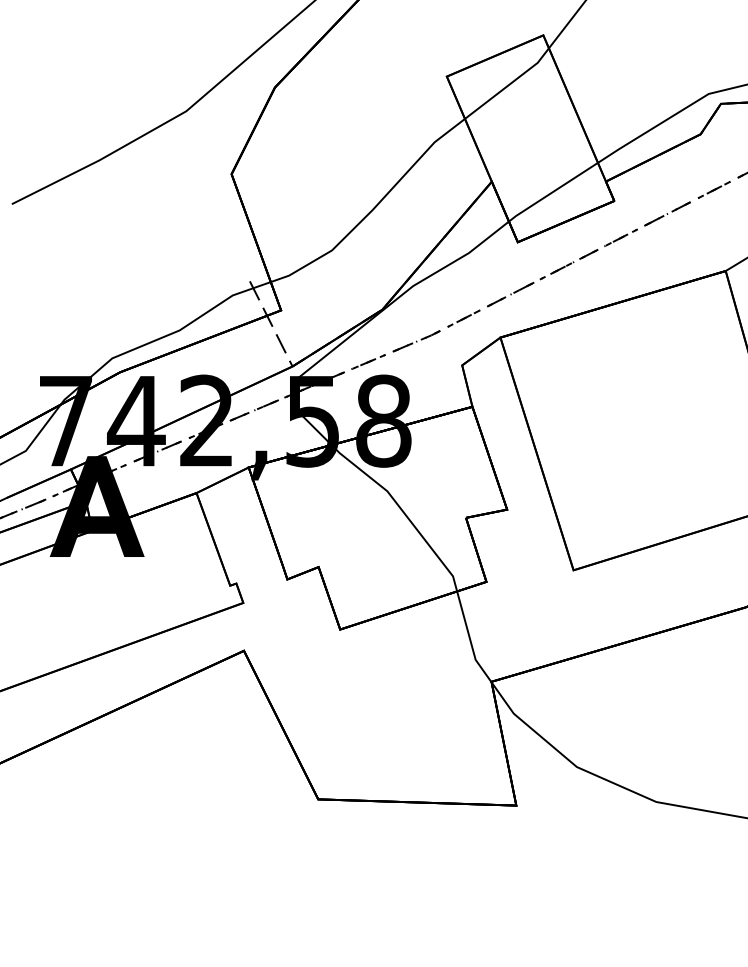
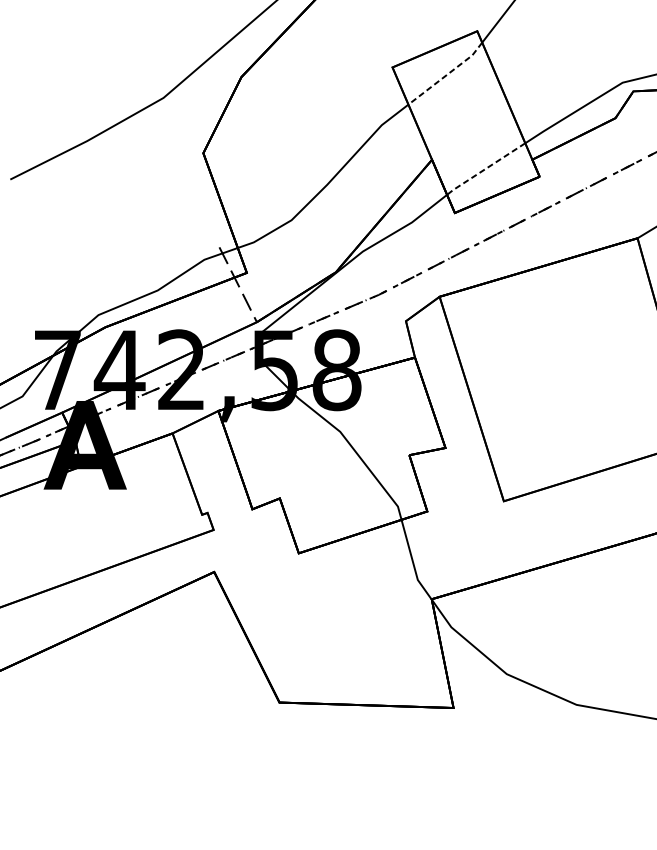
line: (509, 84) -> (447, 74), solid -> dashed
line: (552, 192) -> (485, 169), solid -> dashed

